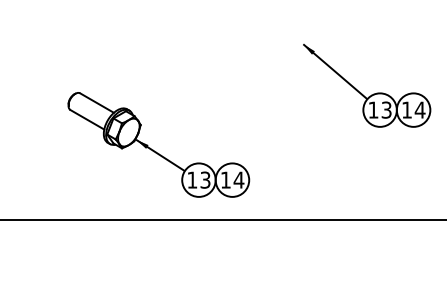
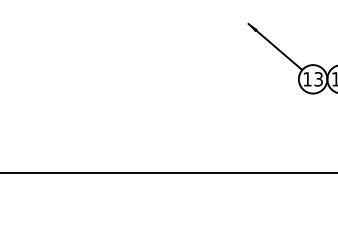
part: (153, 149) -> (120, 112), removed

